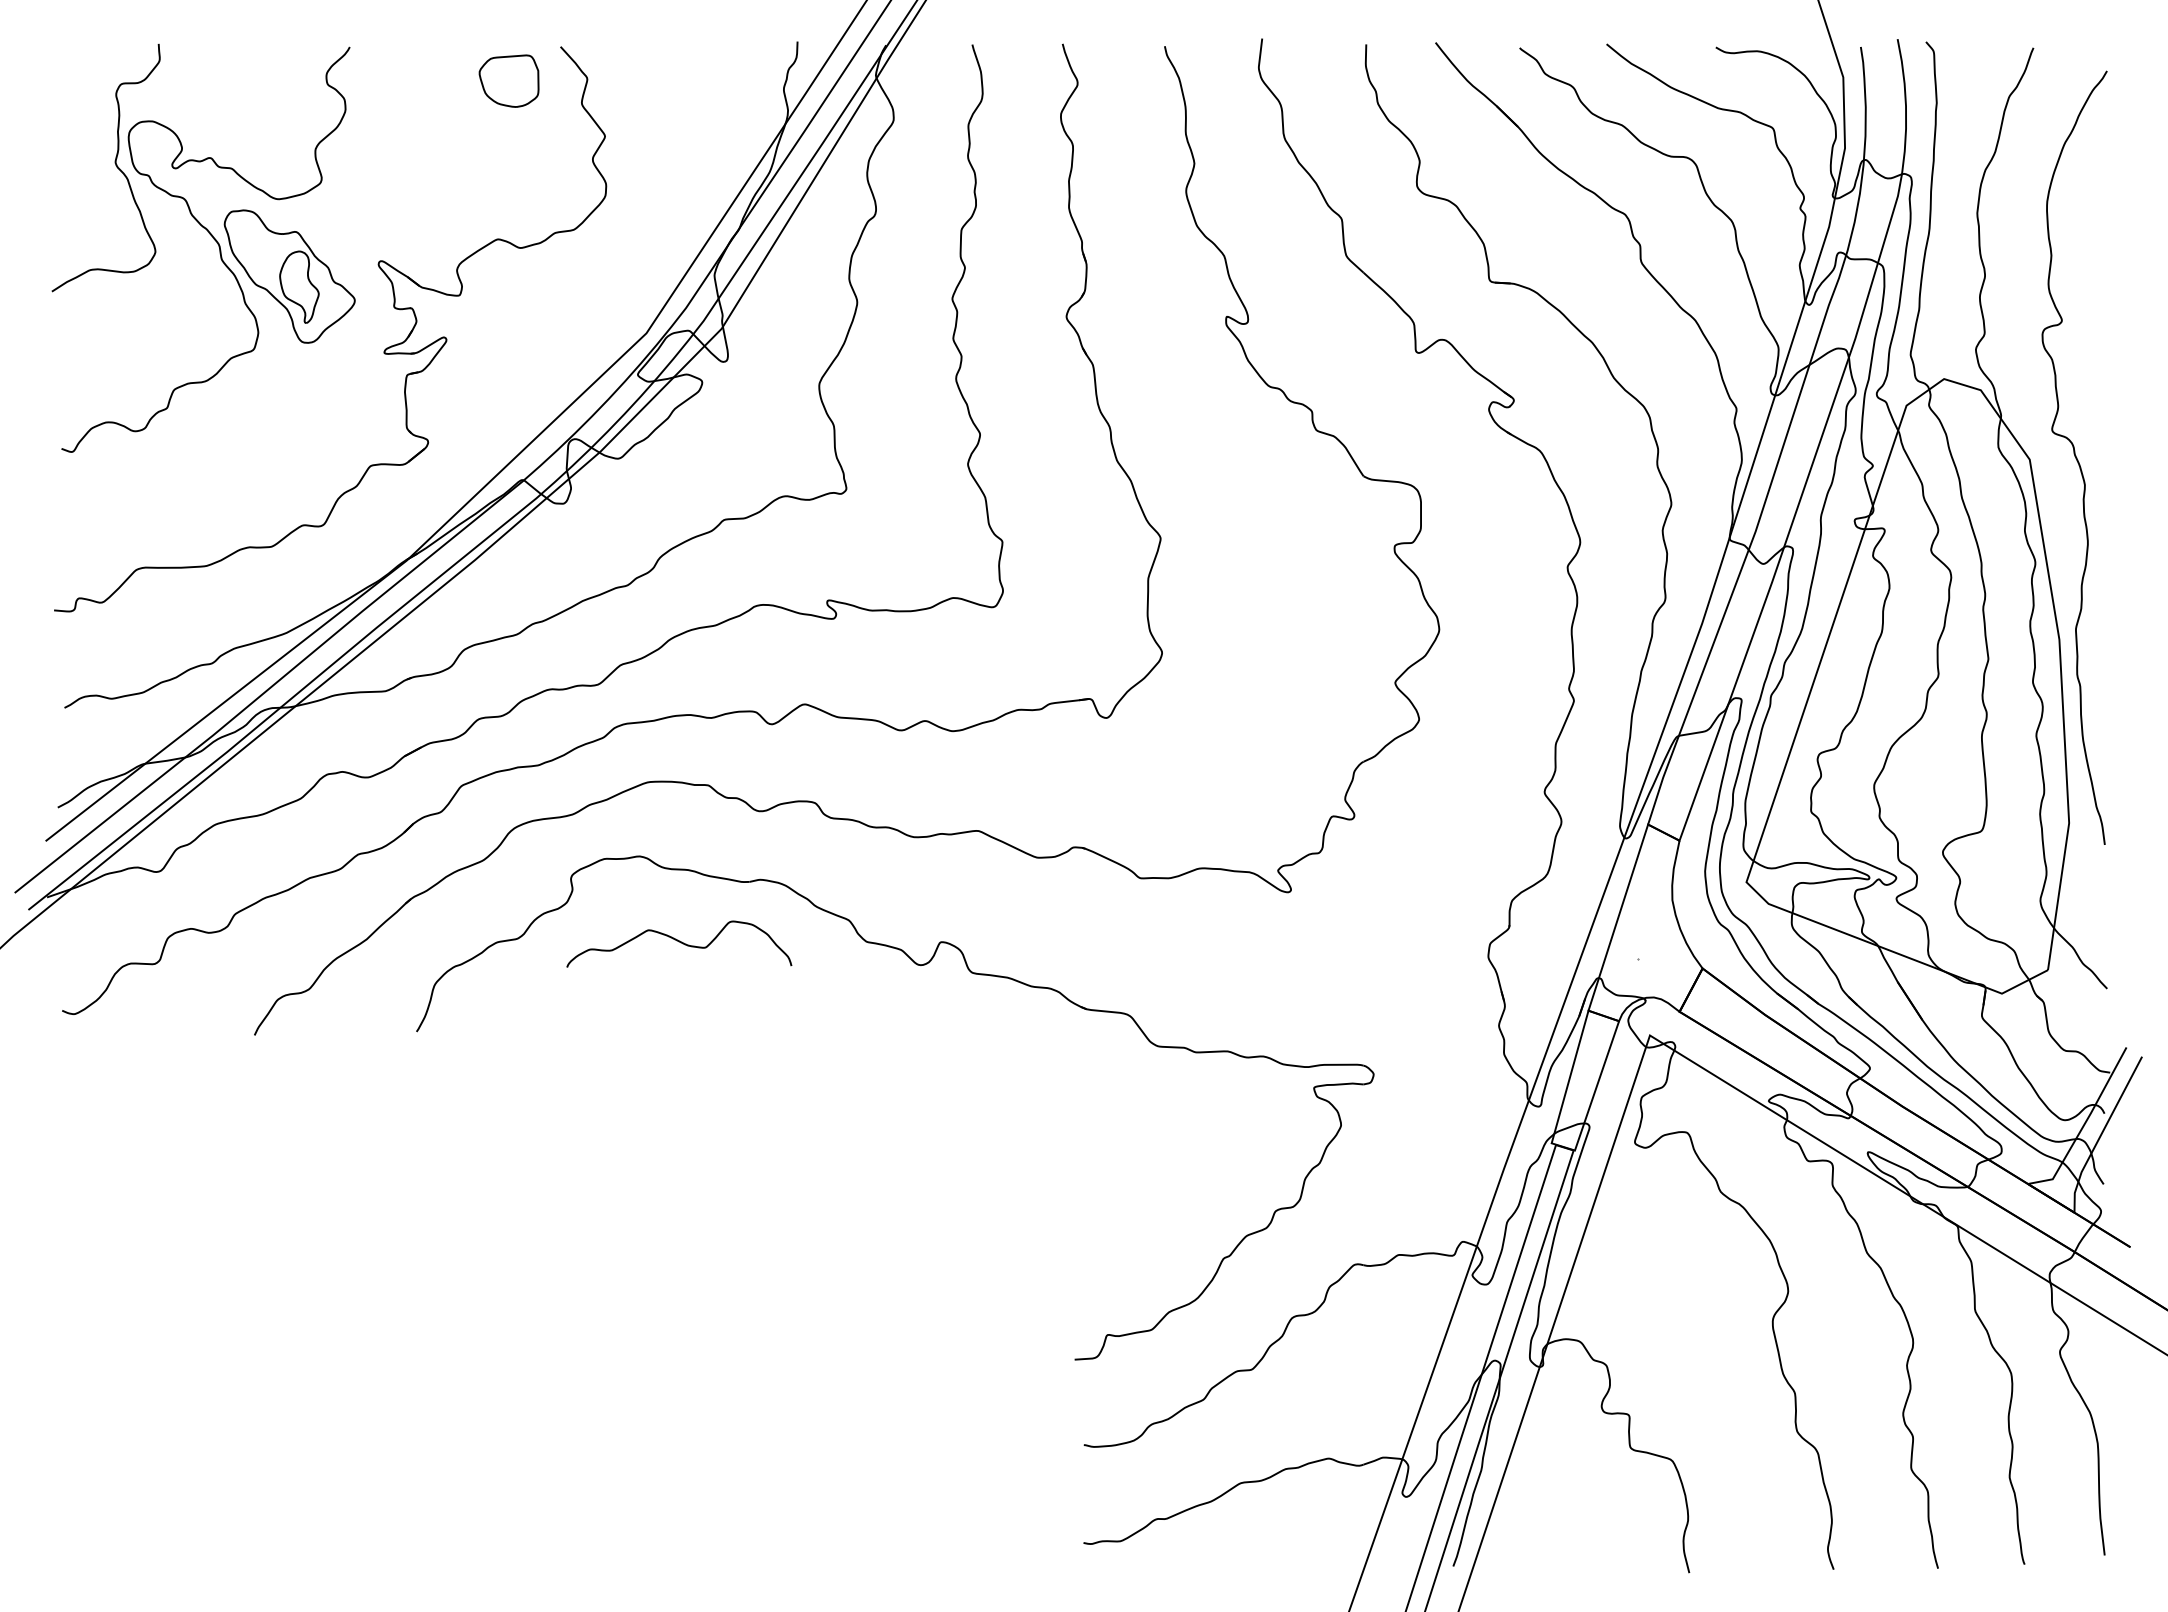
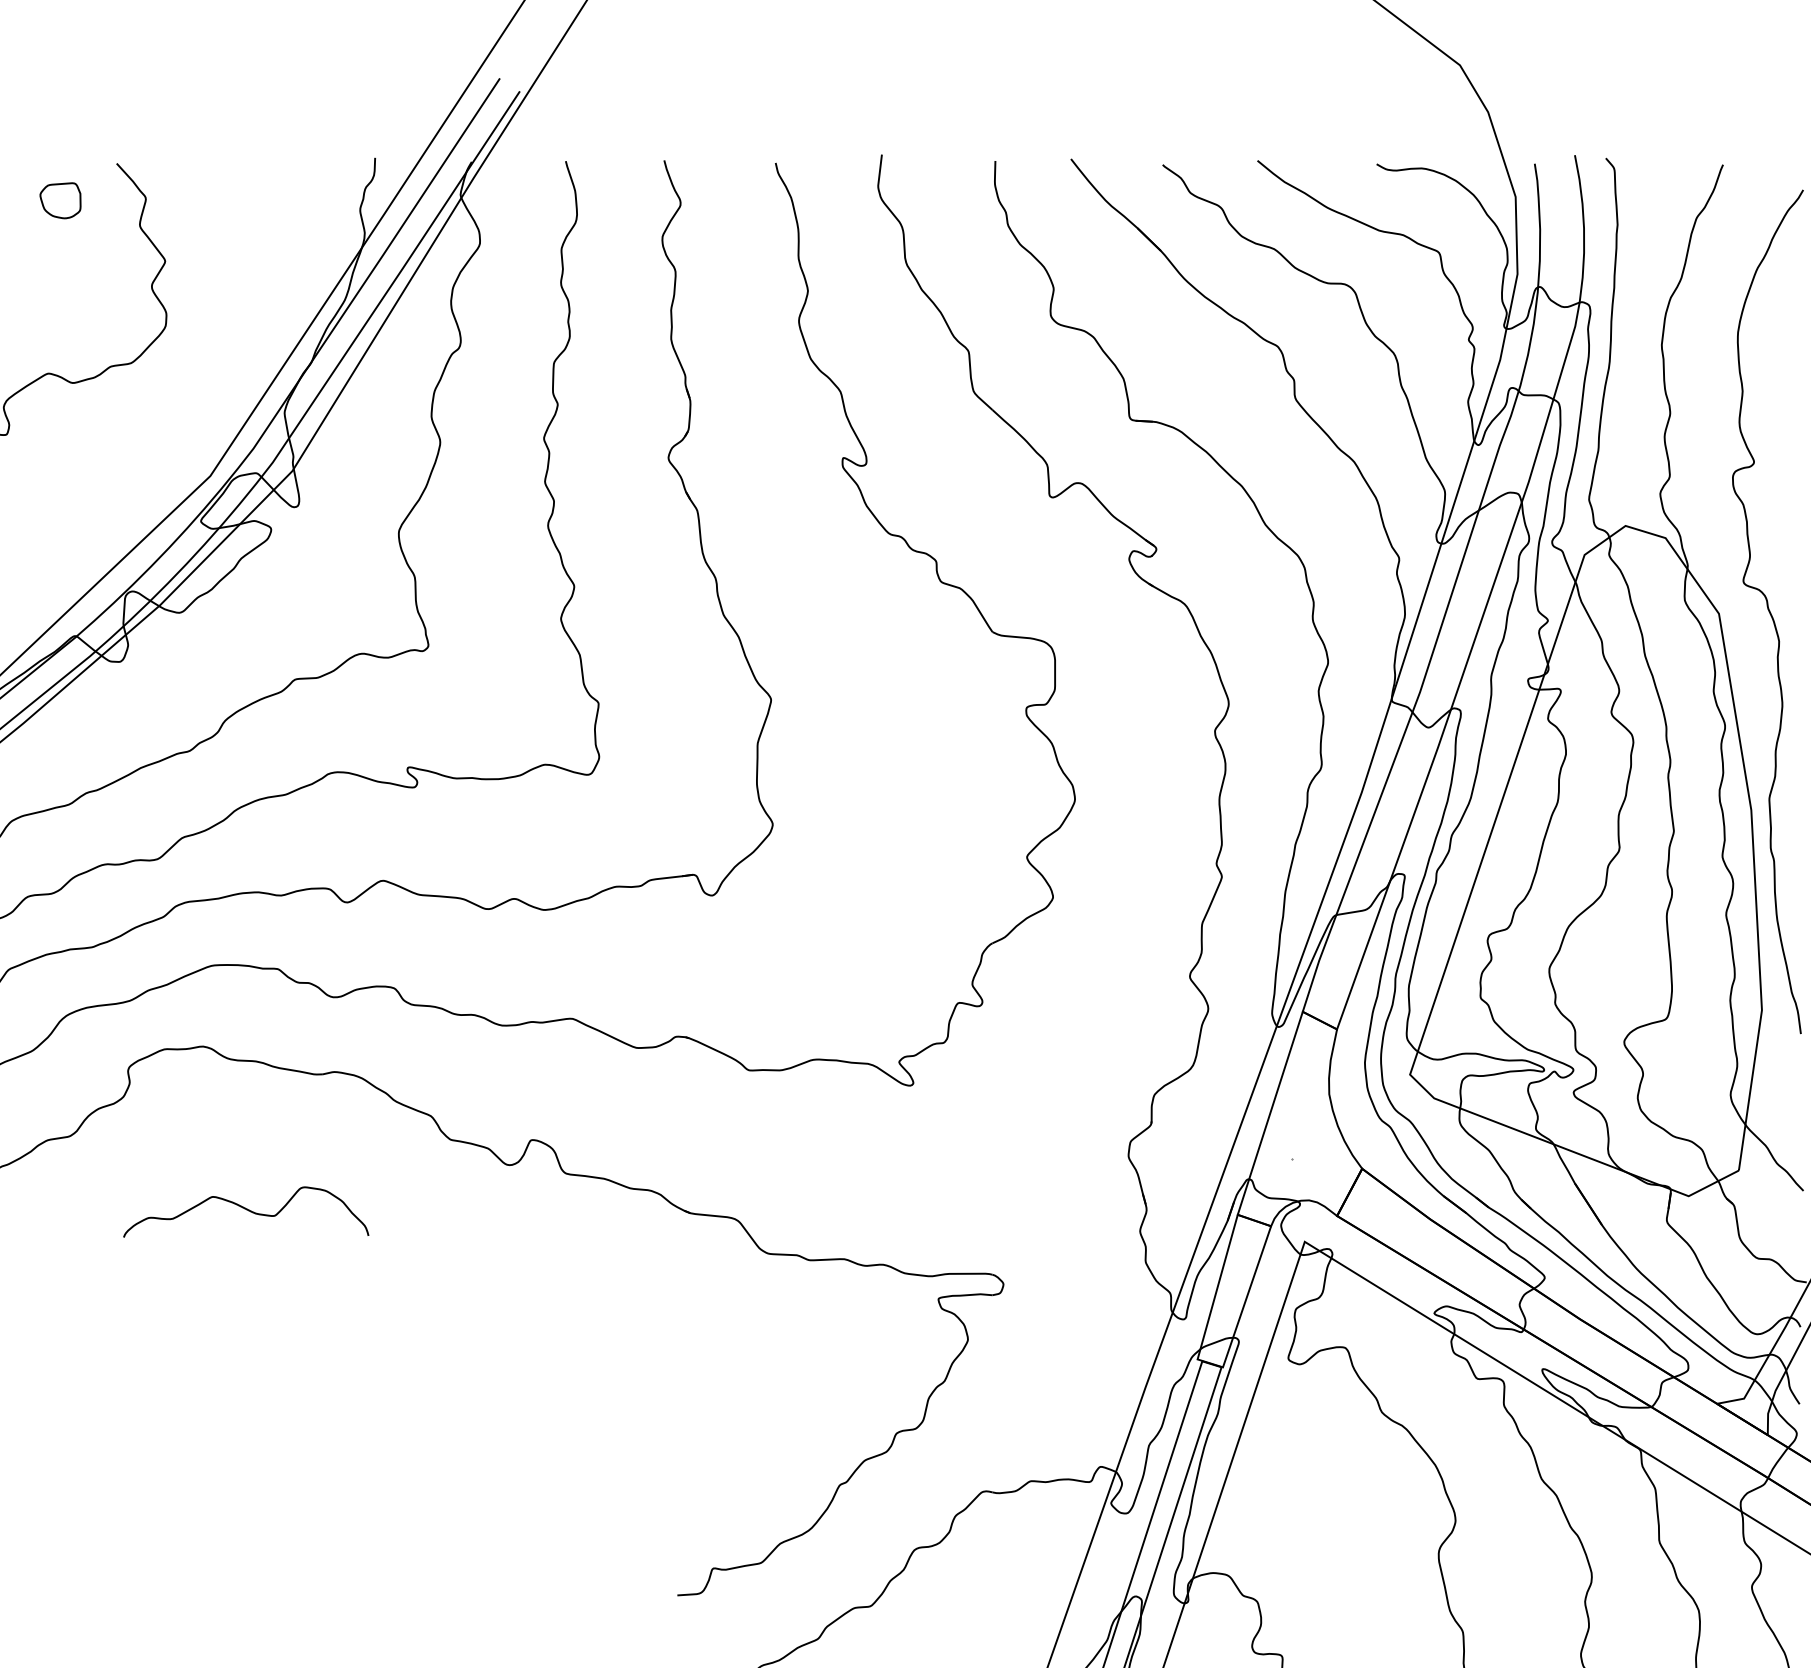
part: (508, 80) -> (59, 200), size x0.62
curve: (679, 942) -> (246, 1210), moved

